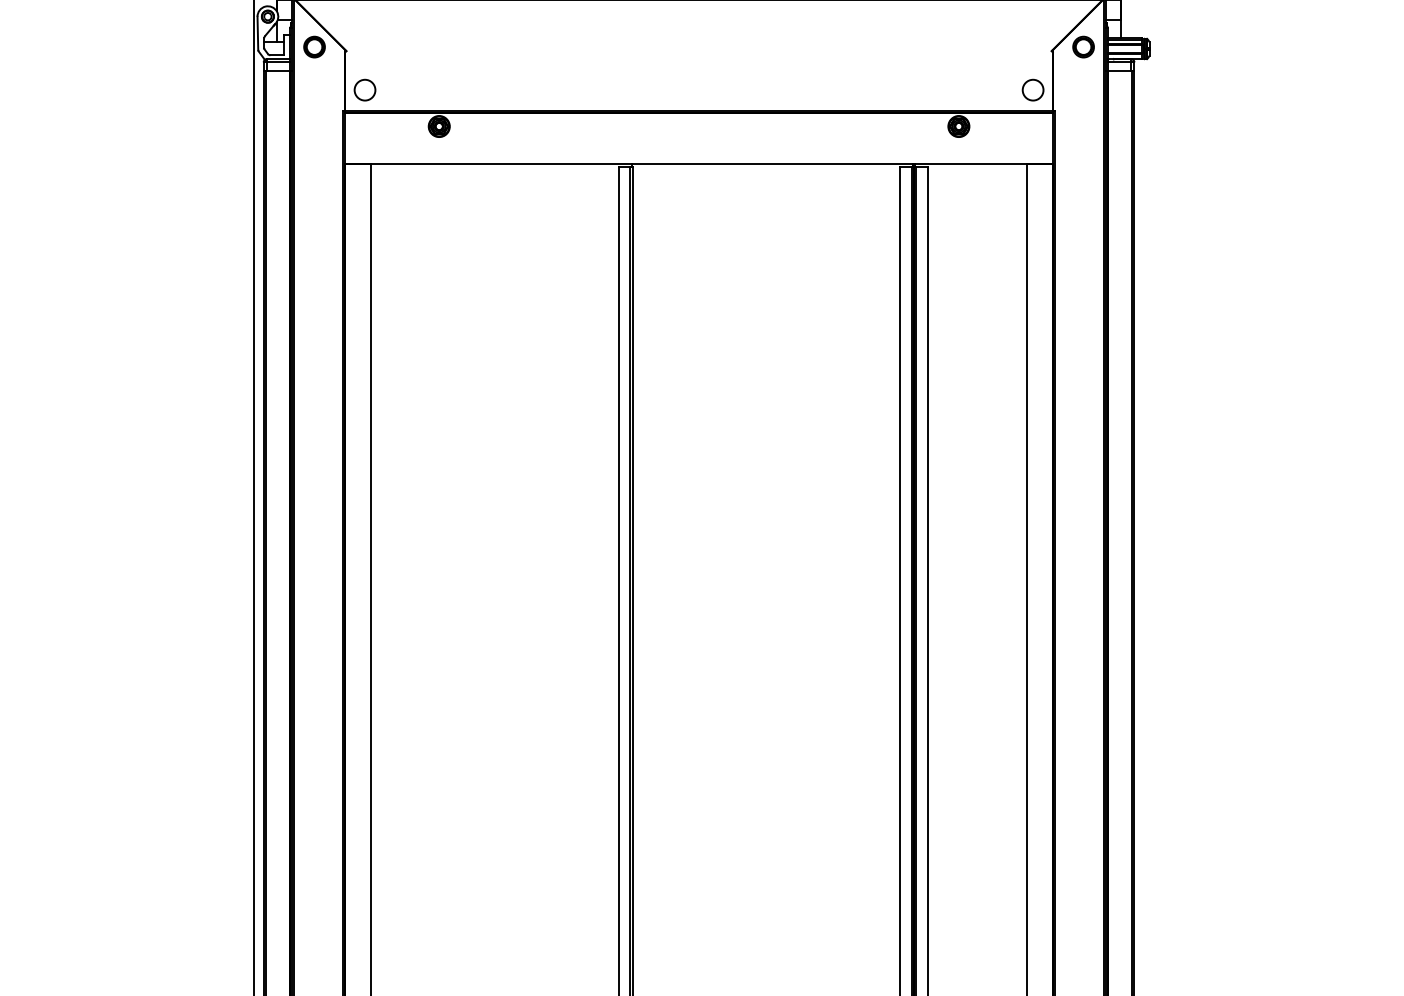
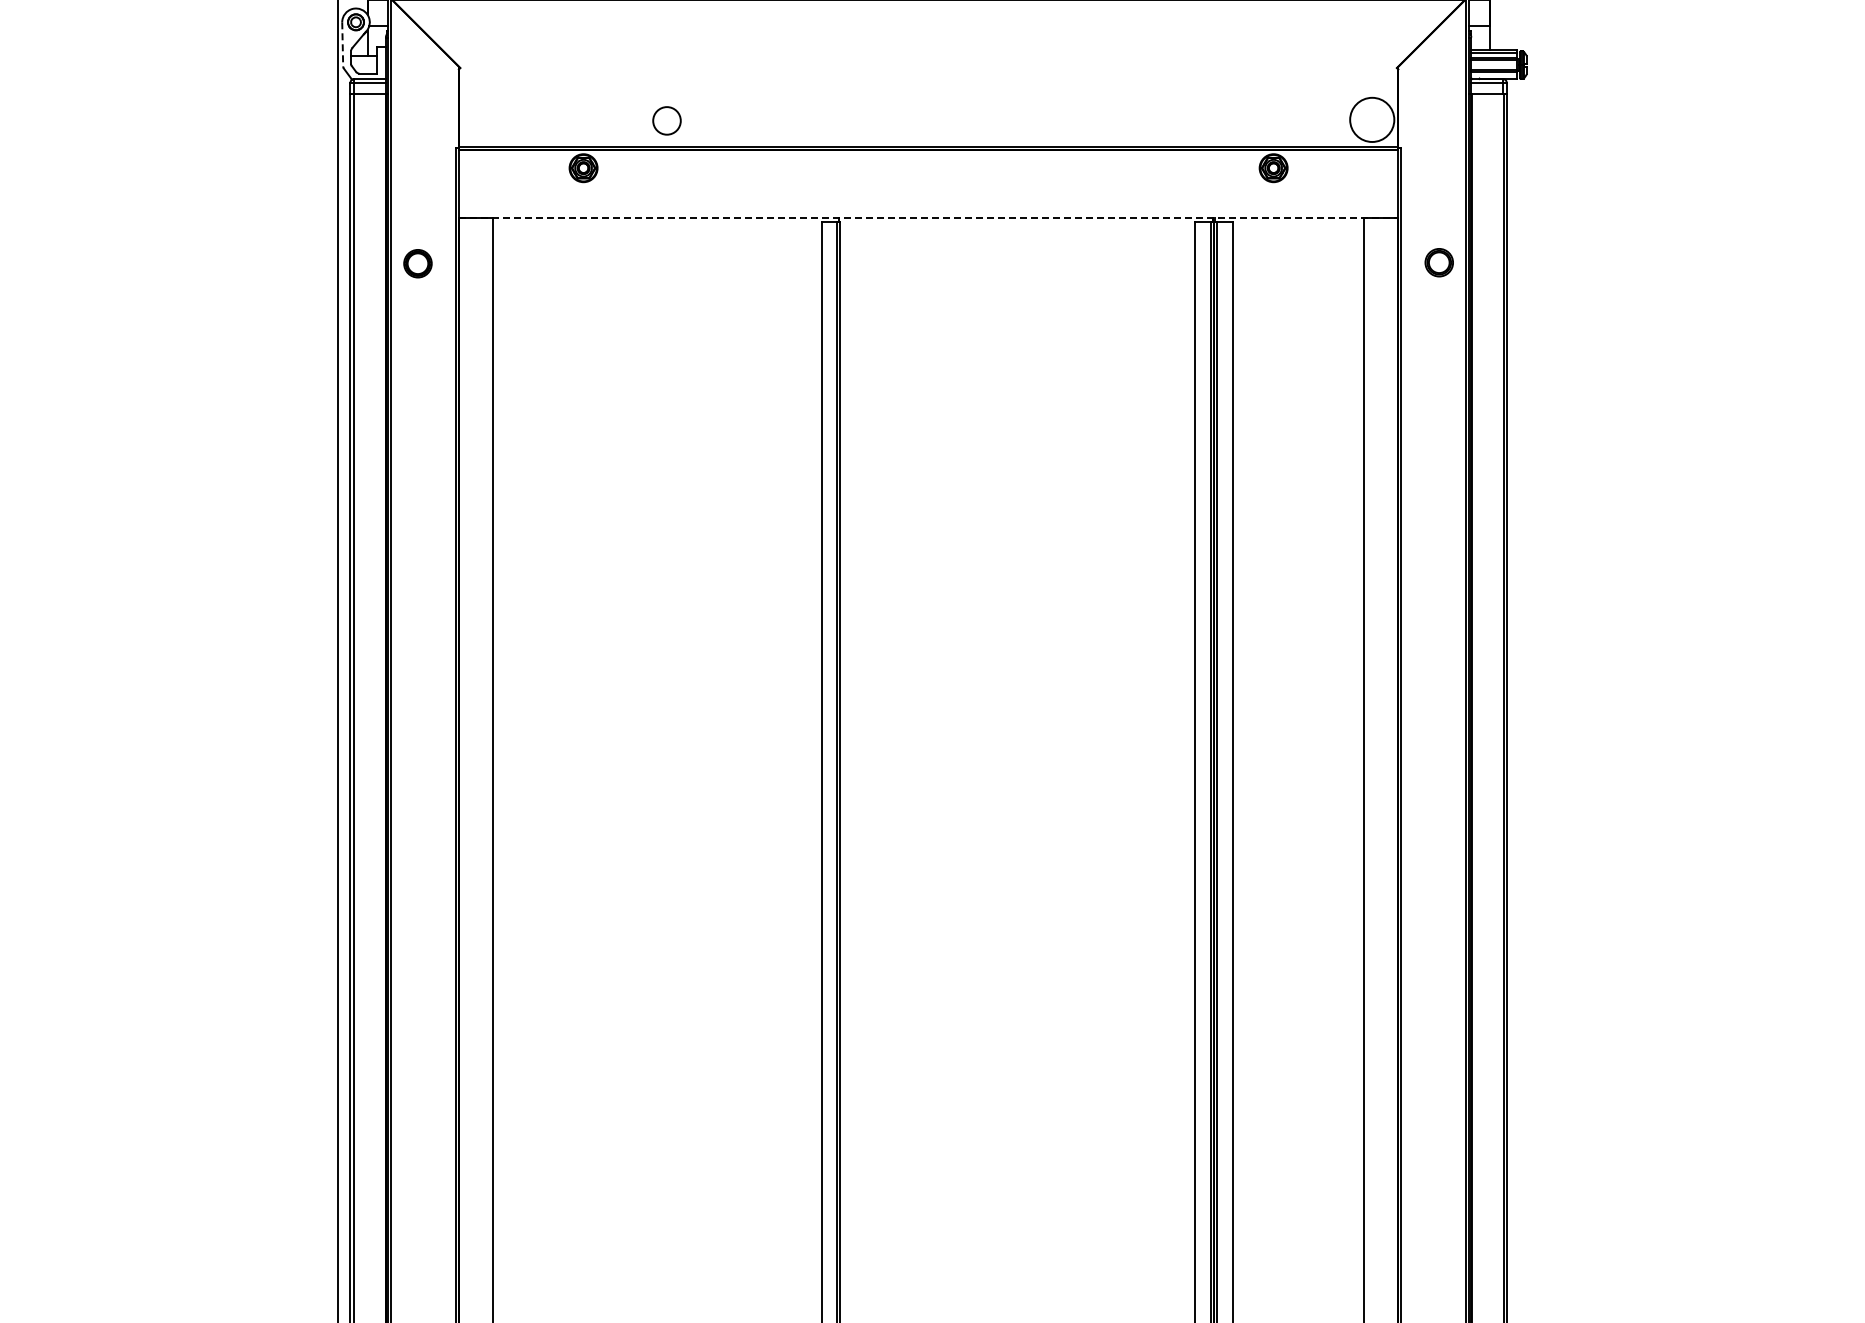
line: (257, 33) -> (342, 44), solid -> dashed
part: (314, 46) -> (417, 263), moved
part: (1083, 46) -> (1438, 262), moved
circle: (364, 89) -> (666, 120), moved
circle: (1033, 89) -> (1372, 119), size x1.6
line: (698, 164) -> (928, 218), solid -> dashed

